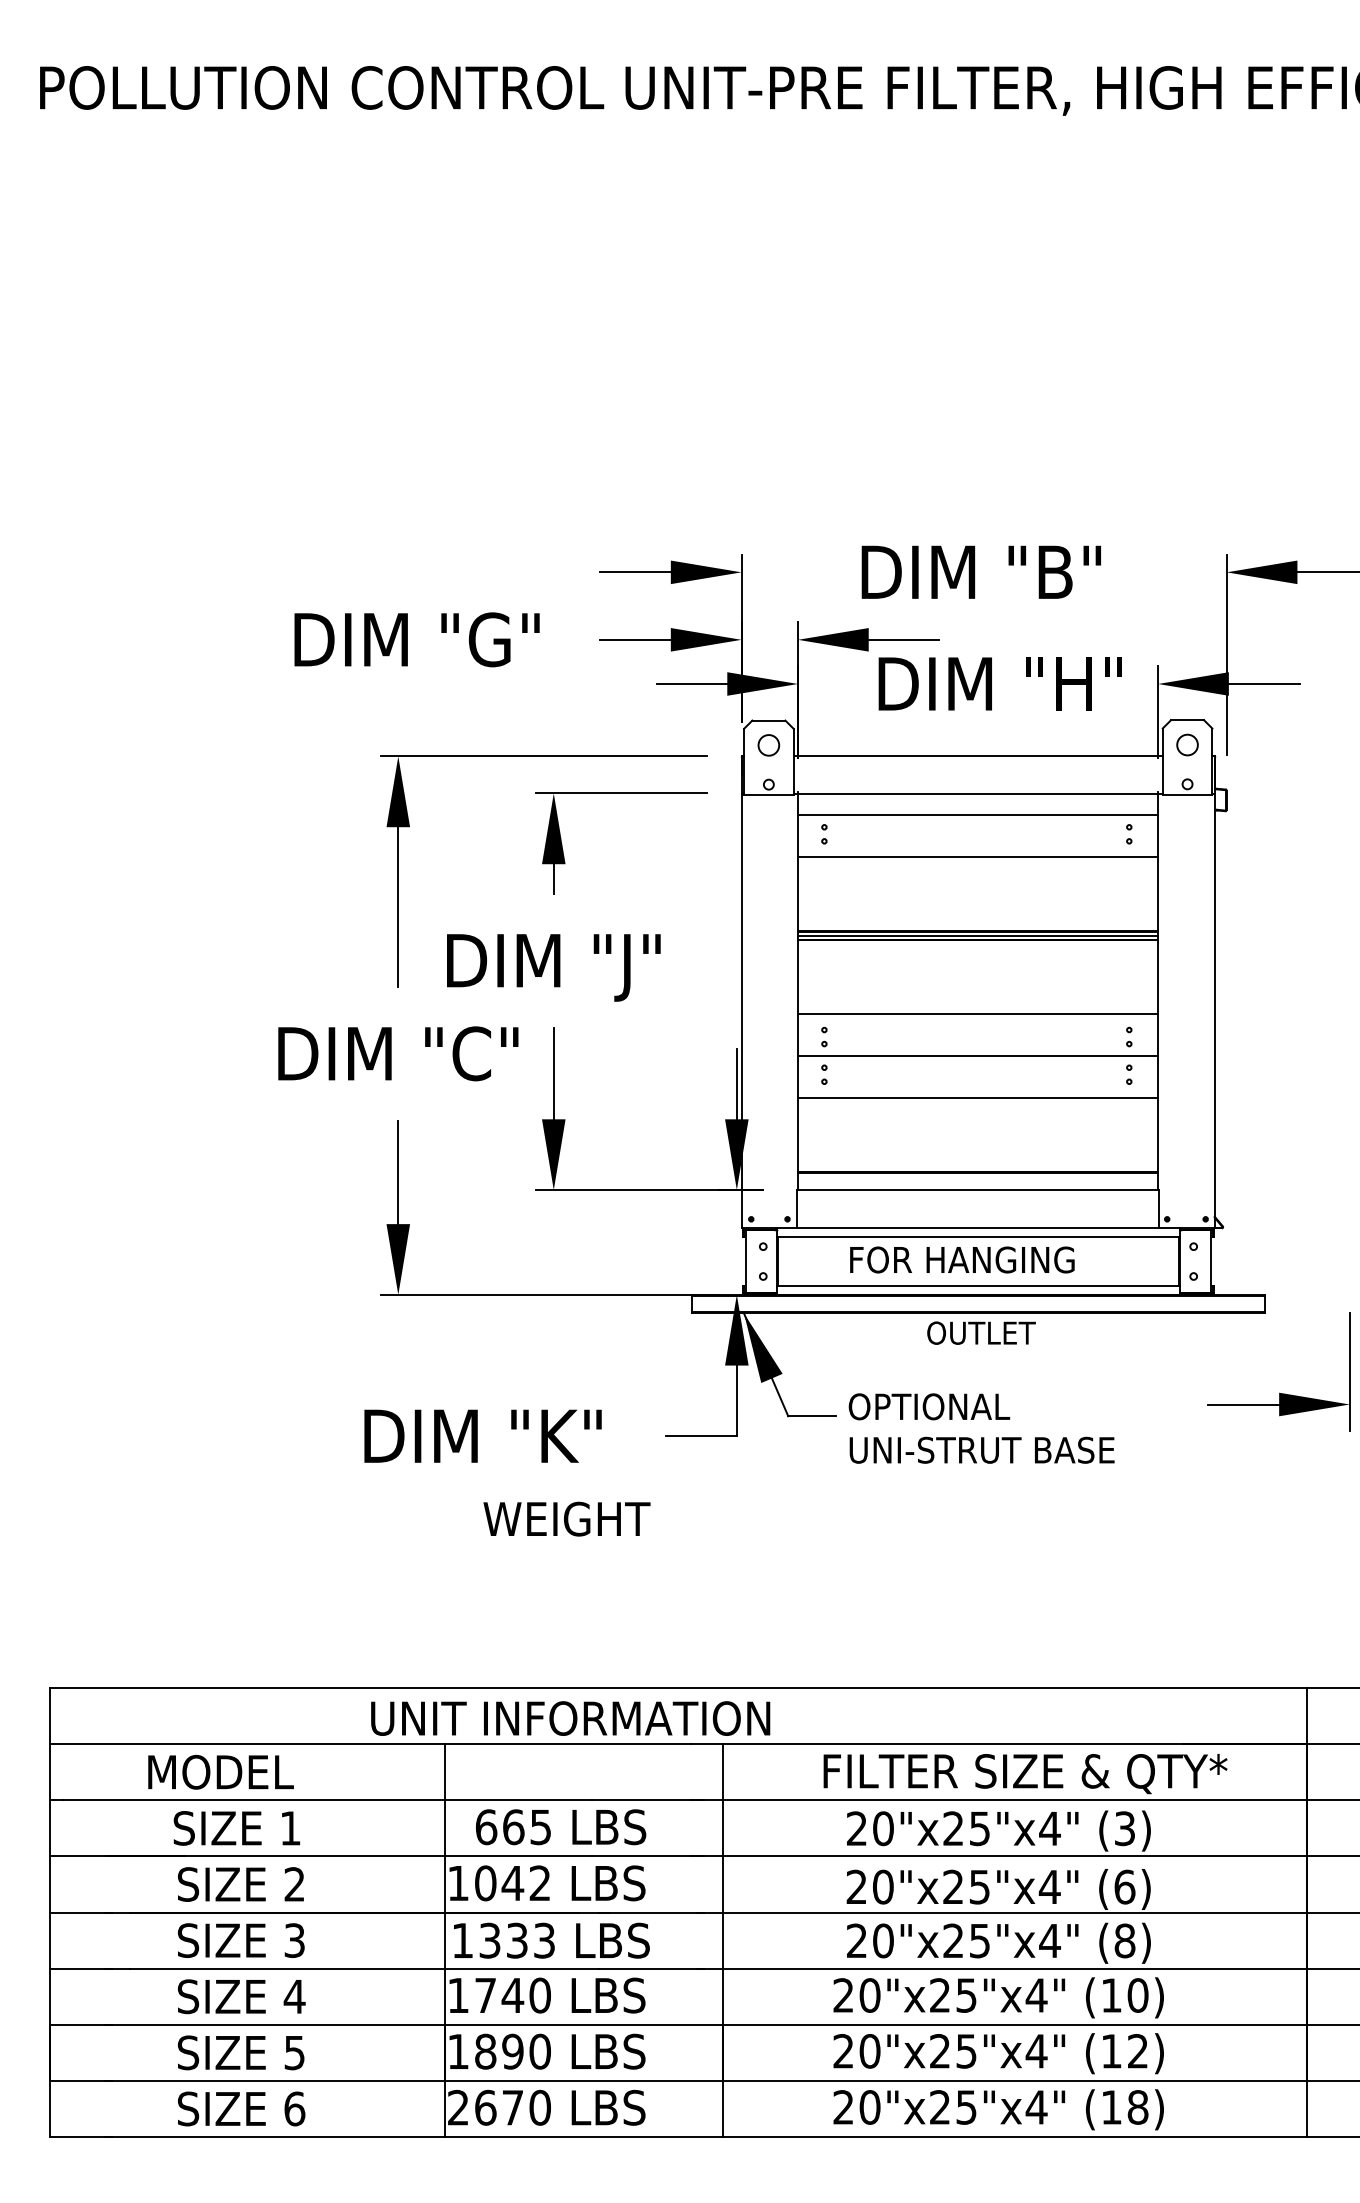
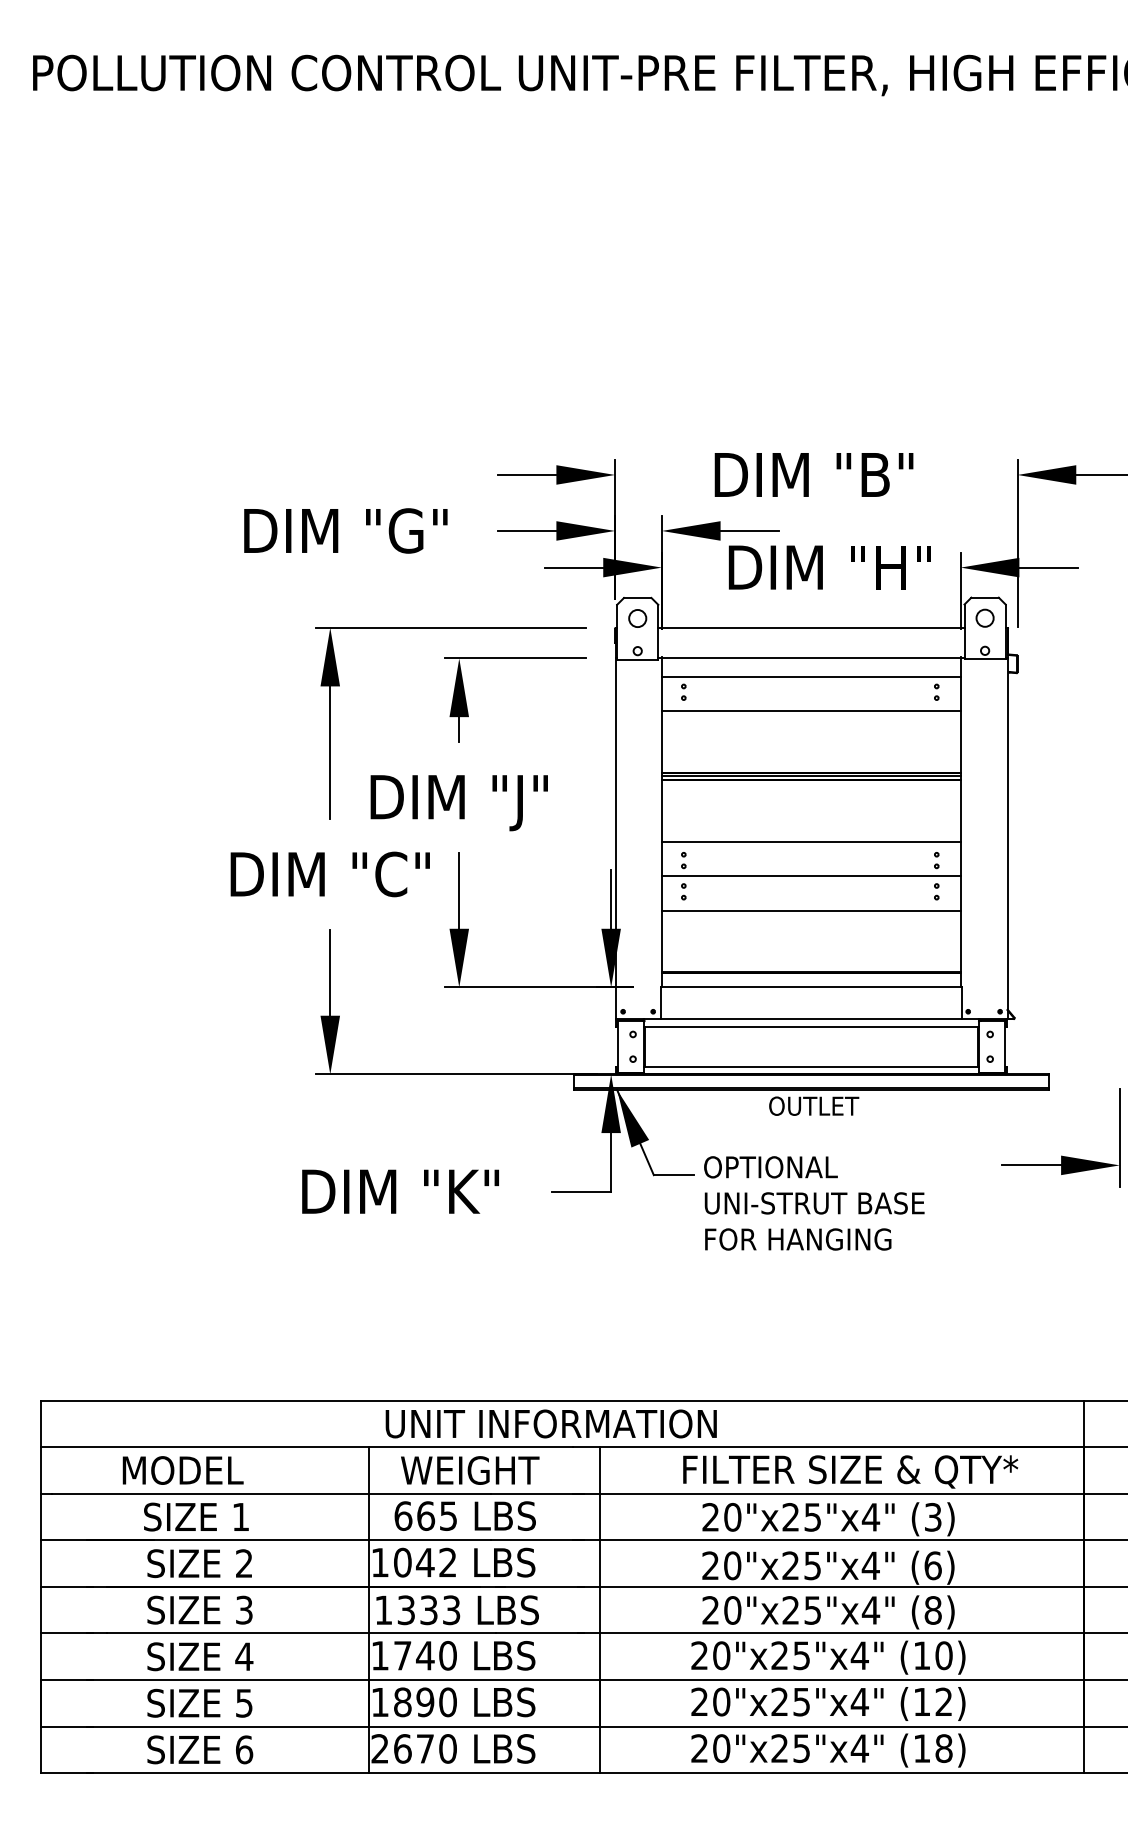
text: (962, 1259) -> (798, 1239), moved
text: (567, 1519) -> (470, 1470), moved
text: (569, 1718) -> (550, 1423), moved

